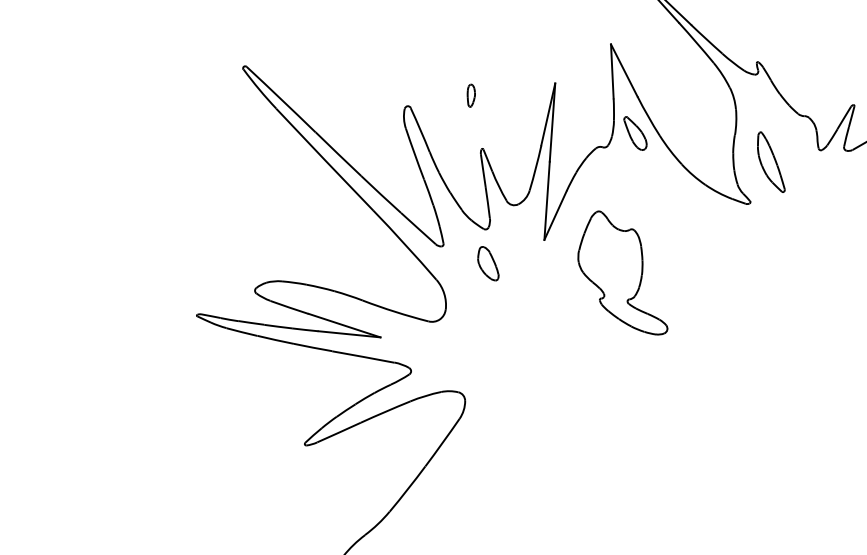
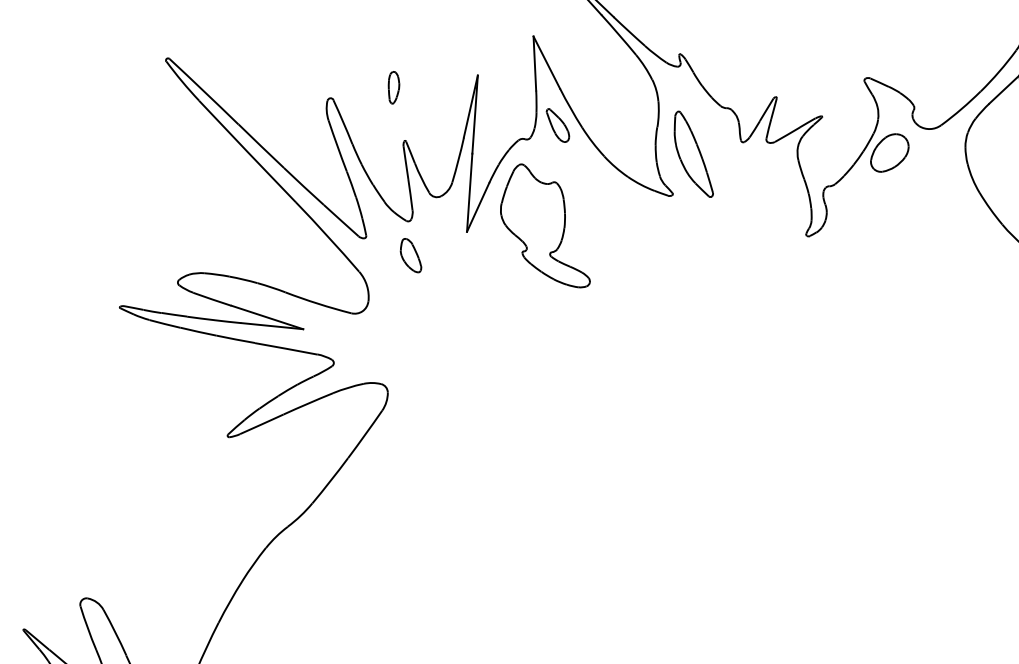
part: (470, 95) -> (393, 87), size x1.43
part: (771, 161) -> (693, 153), size x1.43
part: (622, 272) -> (545, 225), moved

